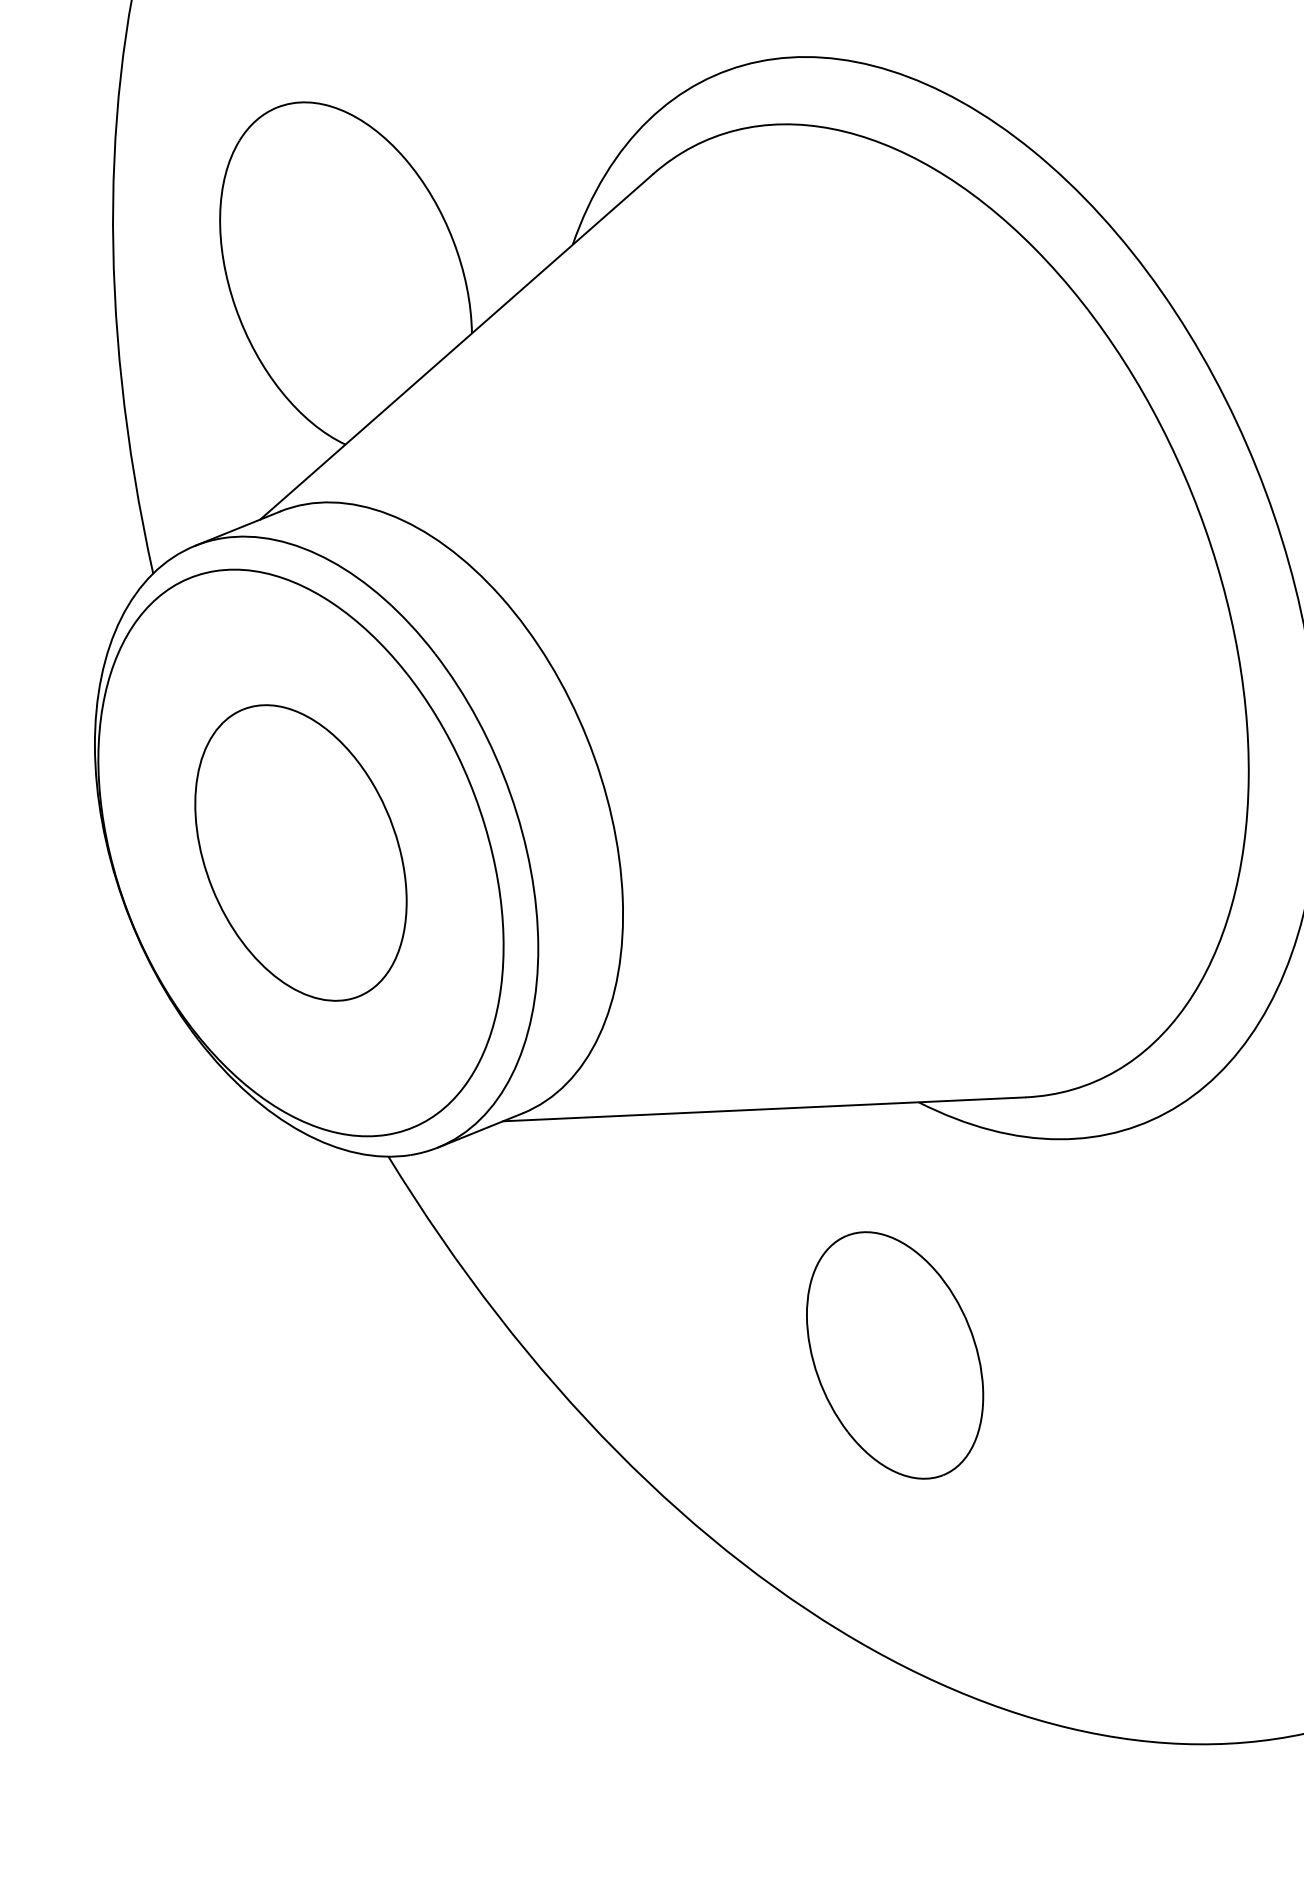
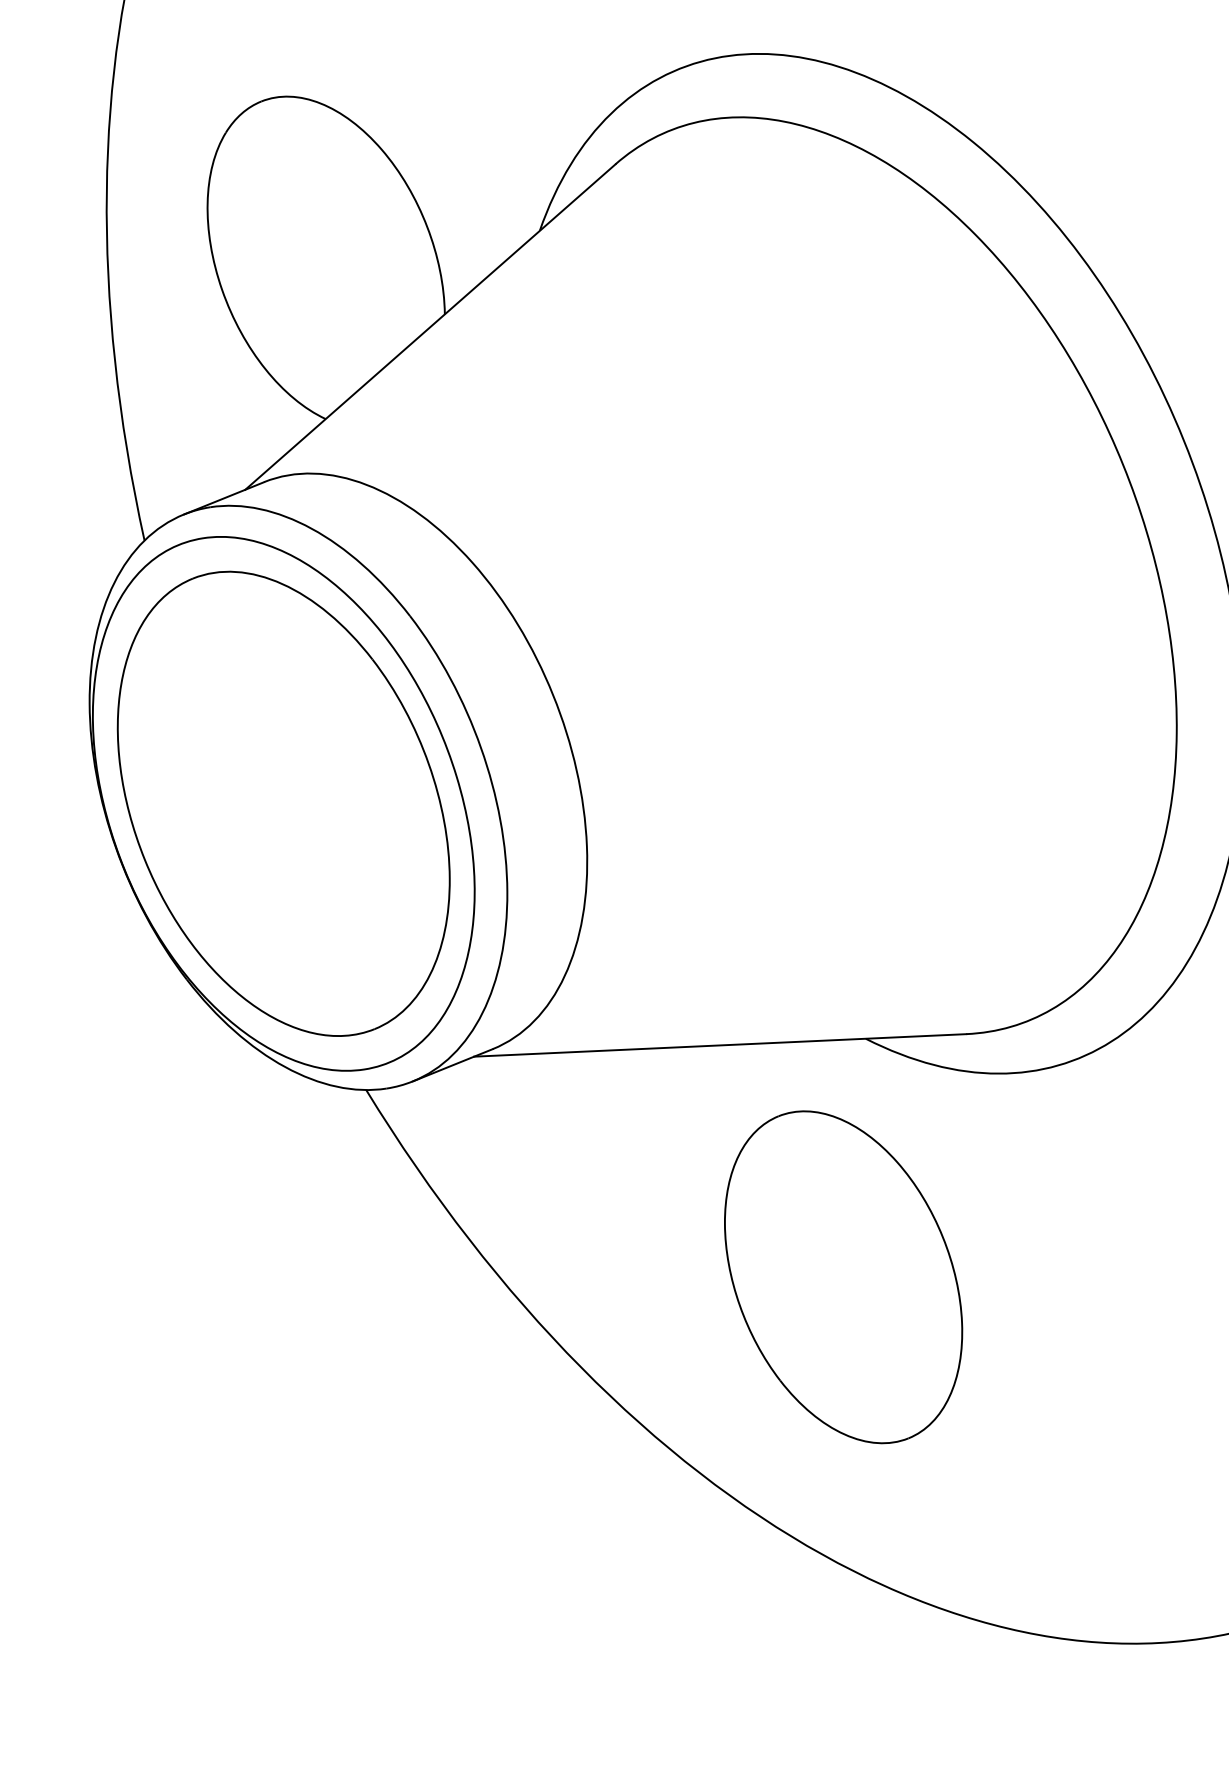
part: (300, 852) -> (283, 803), size x1.67
part: (894, 1355) -> (842, 1277), size x1.43

